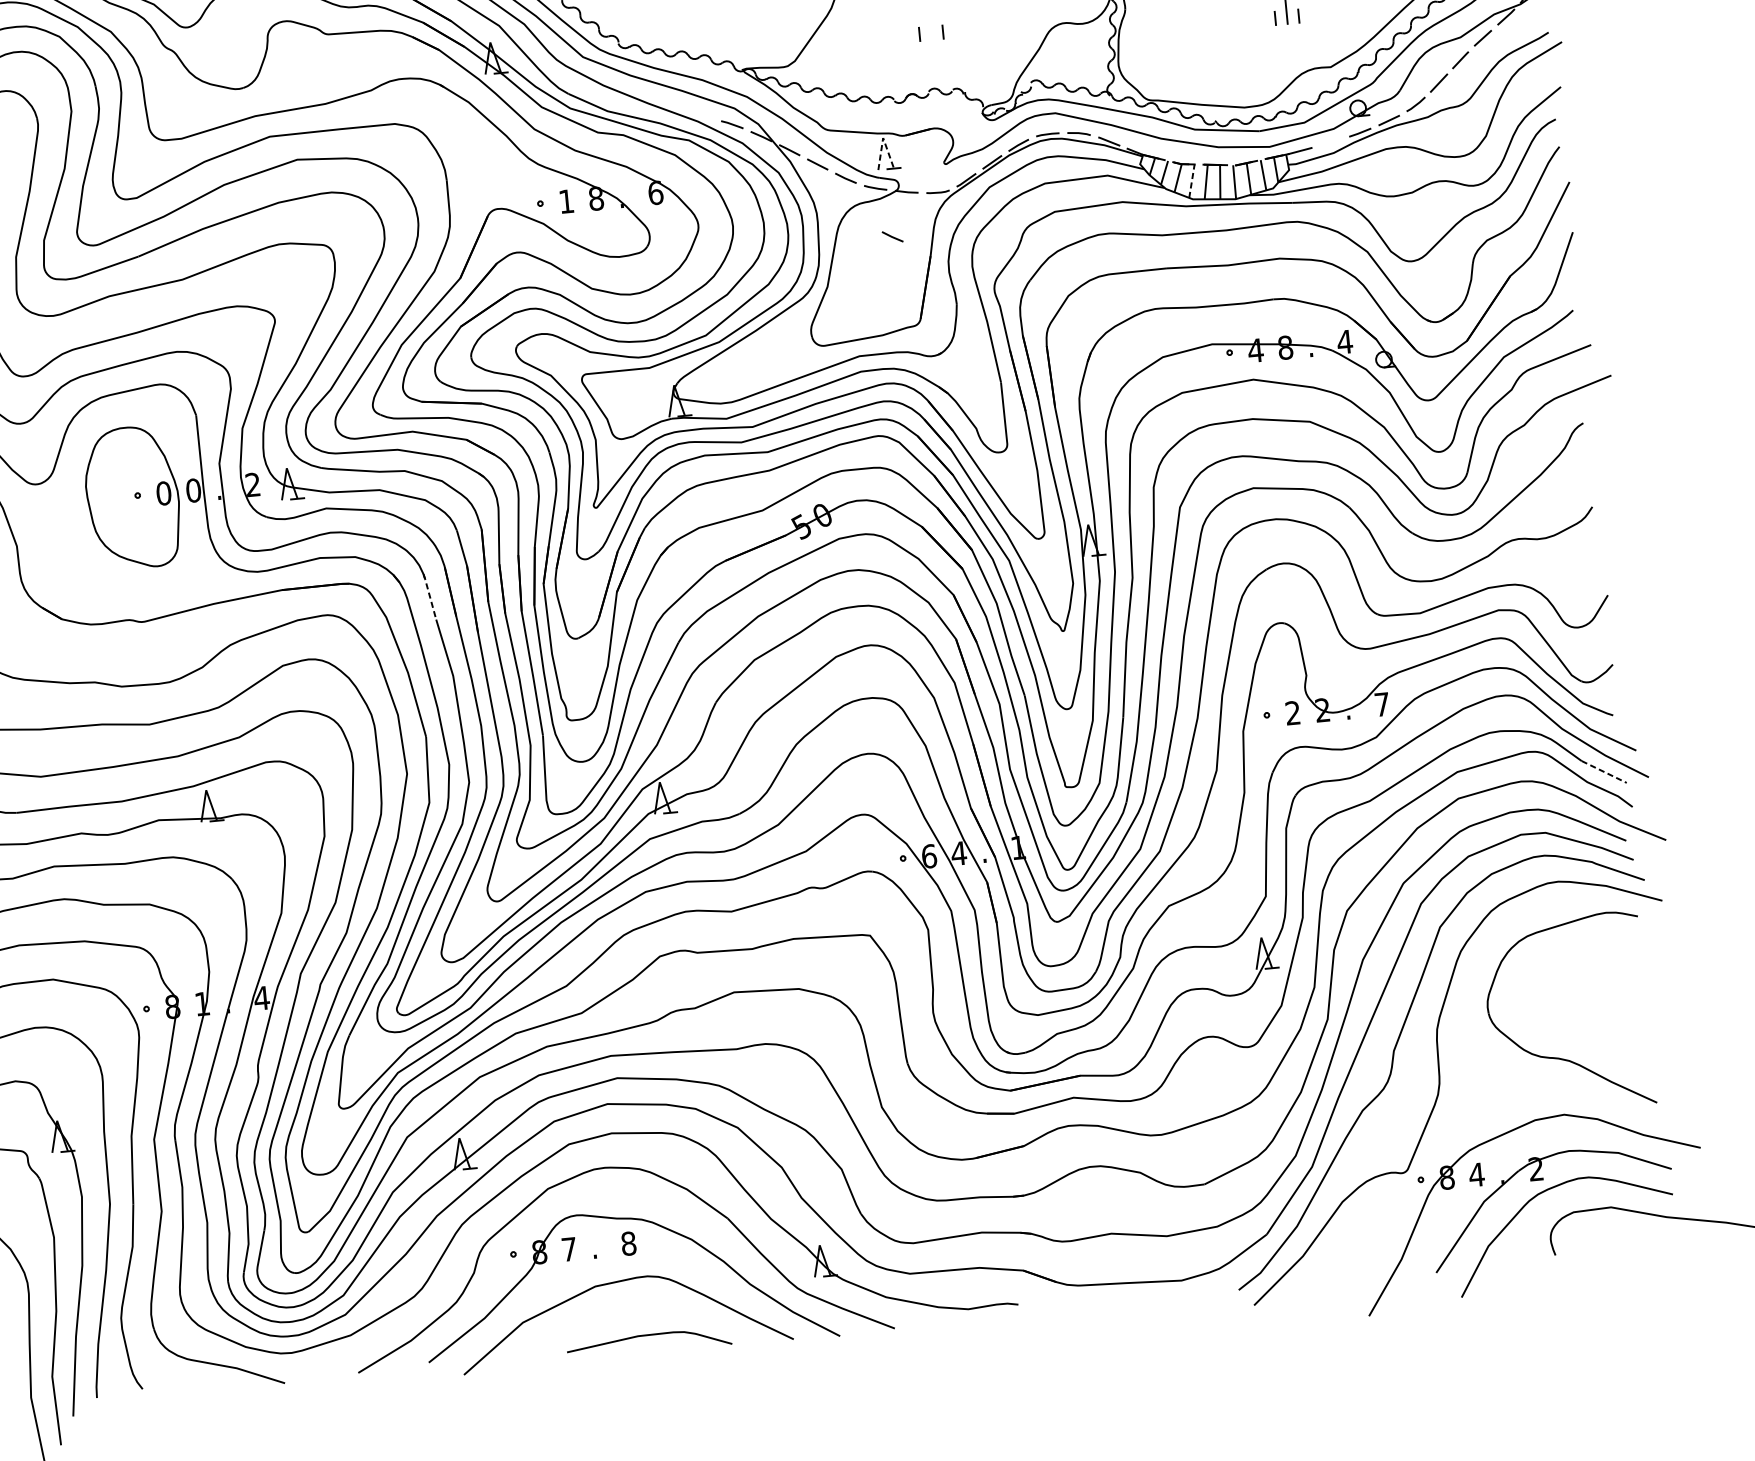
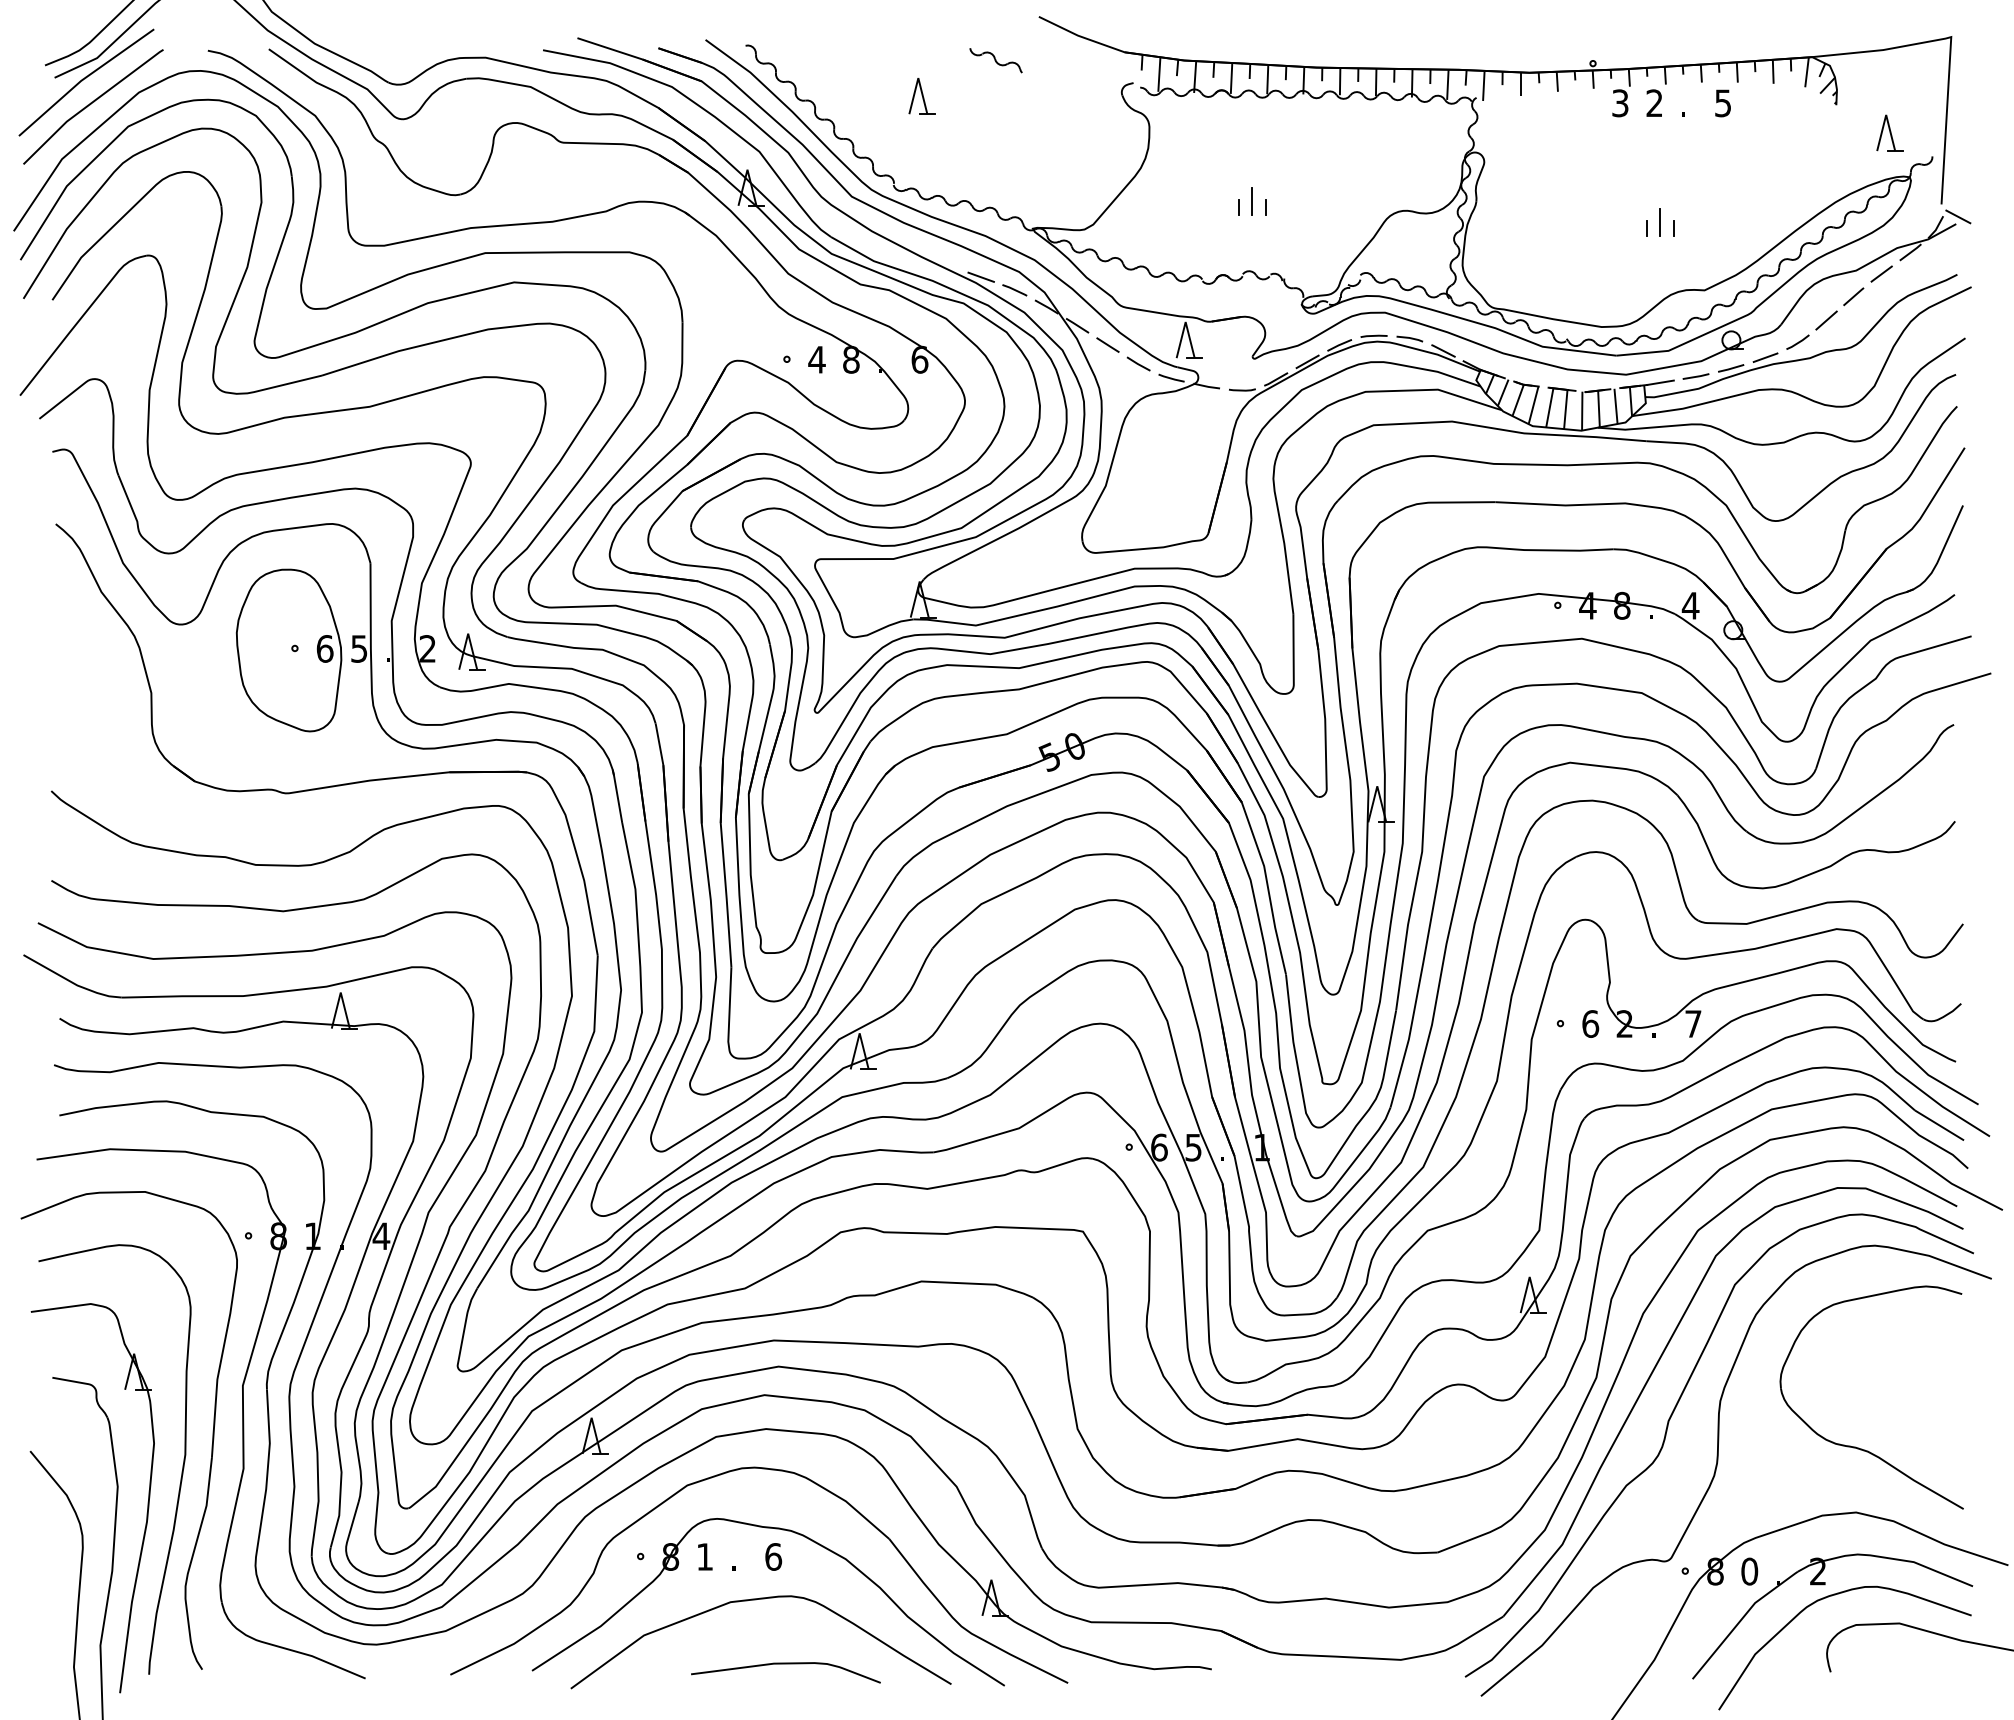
line: (931, 27) -> (1252, 201), added
line: (701, 115) -> (980, 276), added
line: (883, 138) -> (1185, 322), dashed -> solid
line: (1329, 142) -> (1695, 376), added
line: (1191, 180) -> (1533, 404), dashed -> solid
text: (566, 201) -> (816, 359), 1 -> 4
line: (892, 236) -> (1185, 435), removed
text: (193, 490) -> (359, 648), 0 -> 5
text: (163, 493) -> (324, 648), 0 -> 6
line: (429, 596) -> (617, 795), dashed -> solid
text: (1292, 712) -> (1590, 1023), 2 -> 6
line: (1604, 772) -> (1939, 1125), dashed -> solid
text: (958, 853) -> (1193, 1147), 4 -> 5
text: (1476, 1174) -> (1749, 1571), 4 -> 0
text: (628, 1243) -> (773, 1556), 8 -> 6
text: (568, 1249) -> (704, 1556), 7 -> 1

